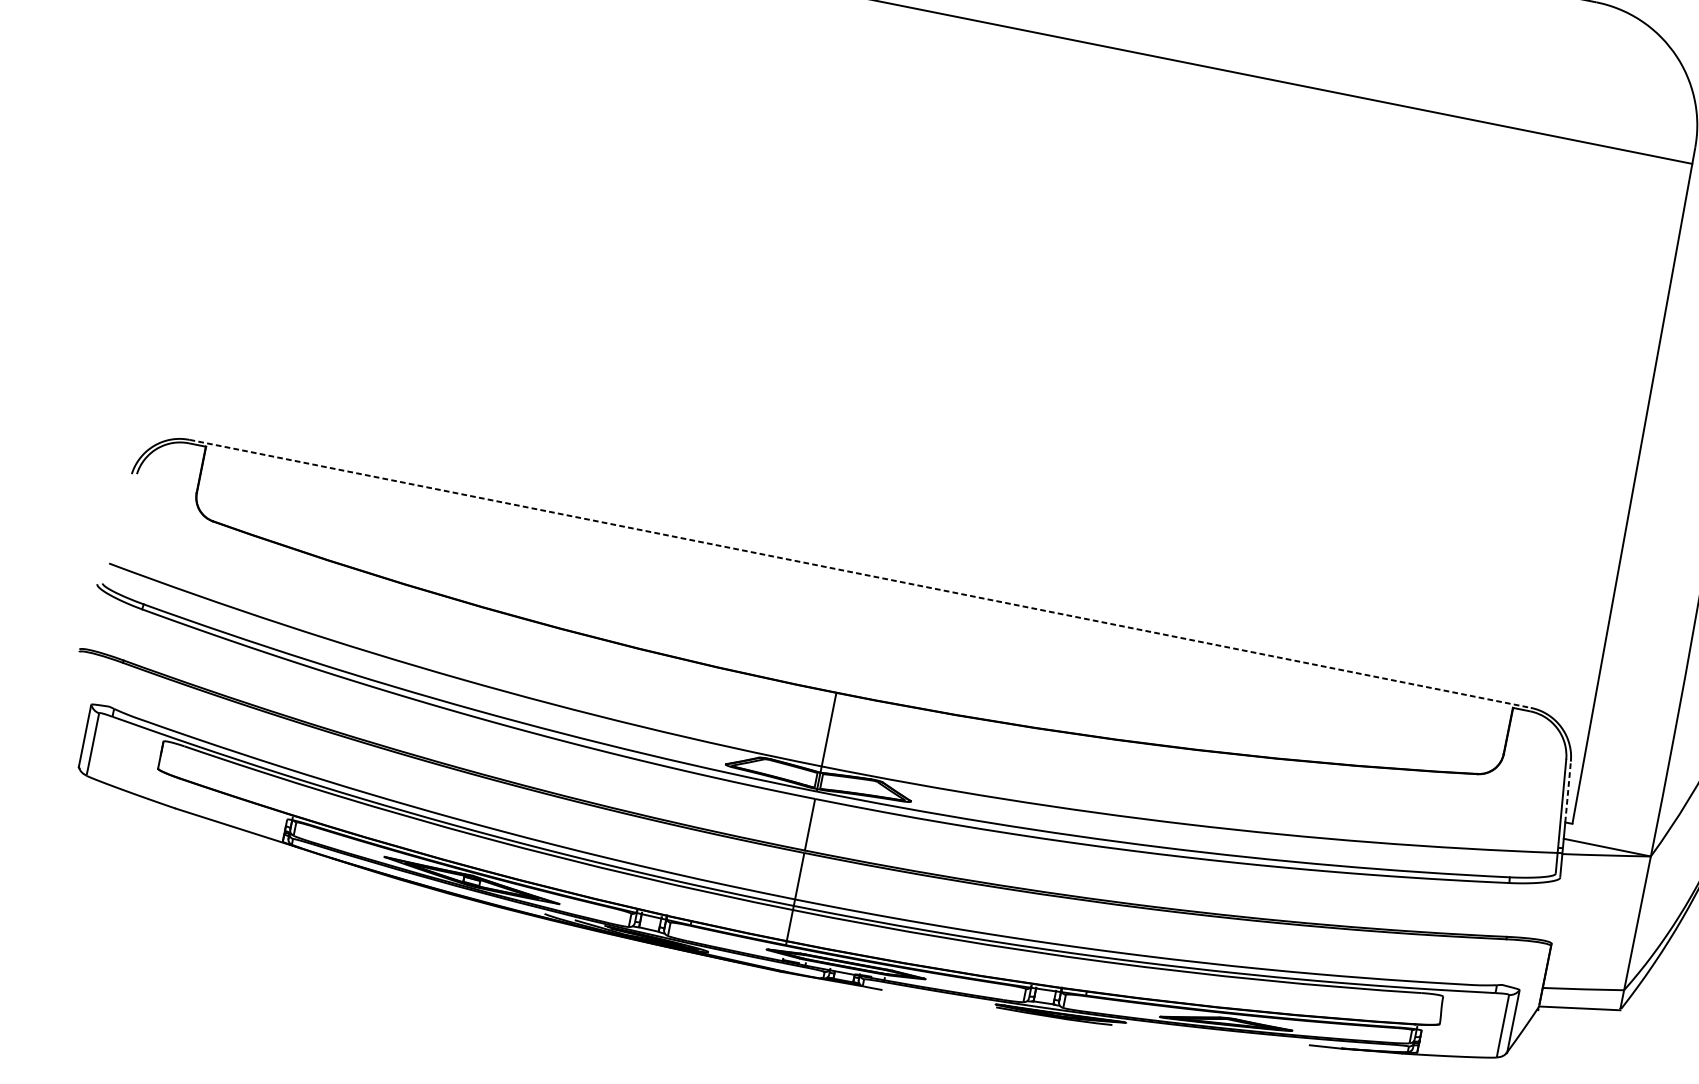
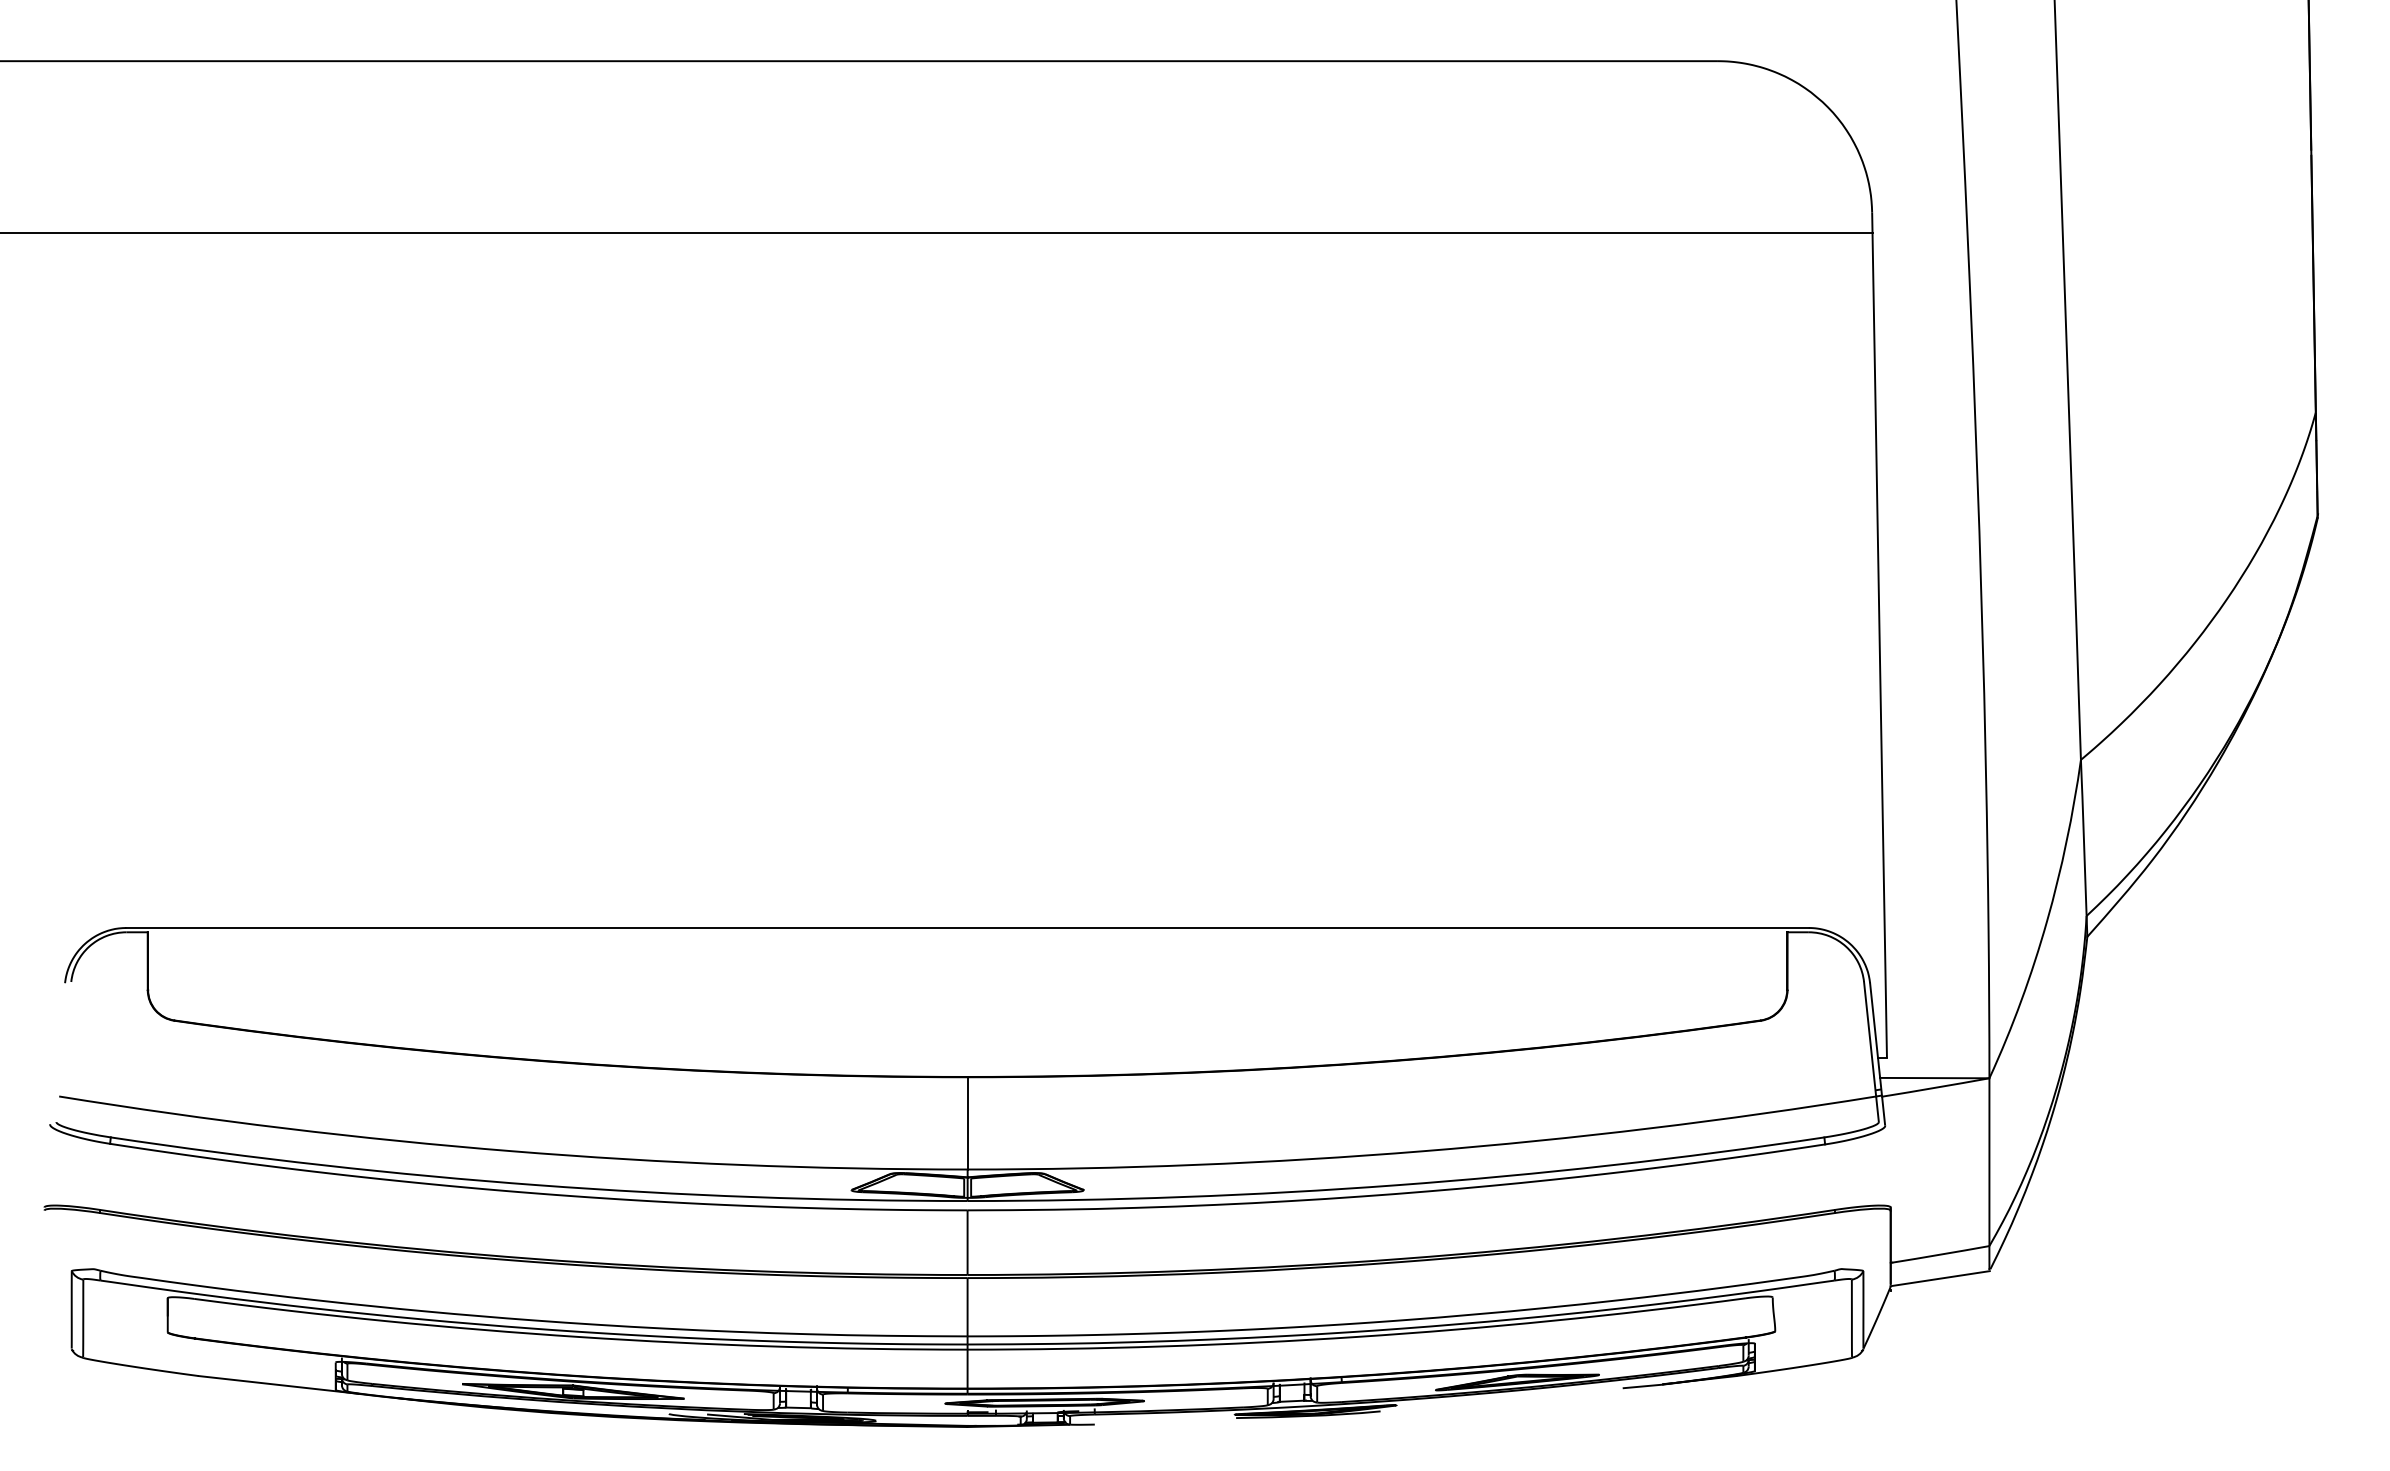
line: (860, 573) -> (968, 927), dashed -> solid
line: (1568, 792) -> (1874, 1020), dashed -> solid

